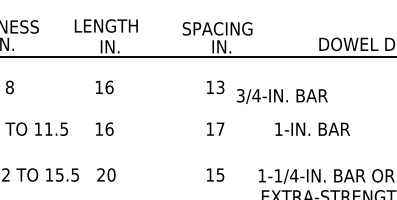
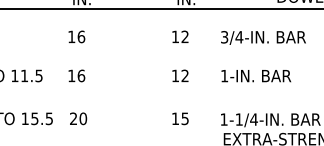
text: (220, 87) -> (185, 37), 13 -> 12
text: (281, 96) -> (262, 37), moved
text: (220, 128) -> (185, 75), 17 -> 12
text: (312, 128) -> (256, 75), moved

